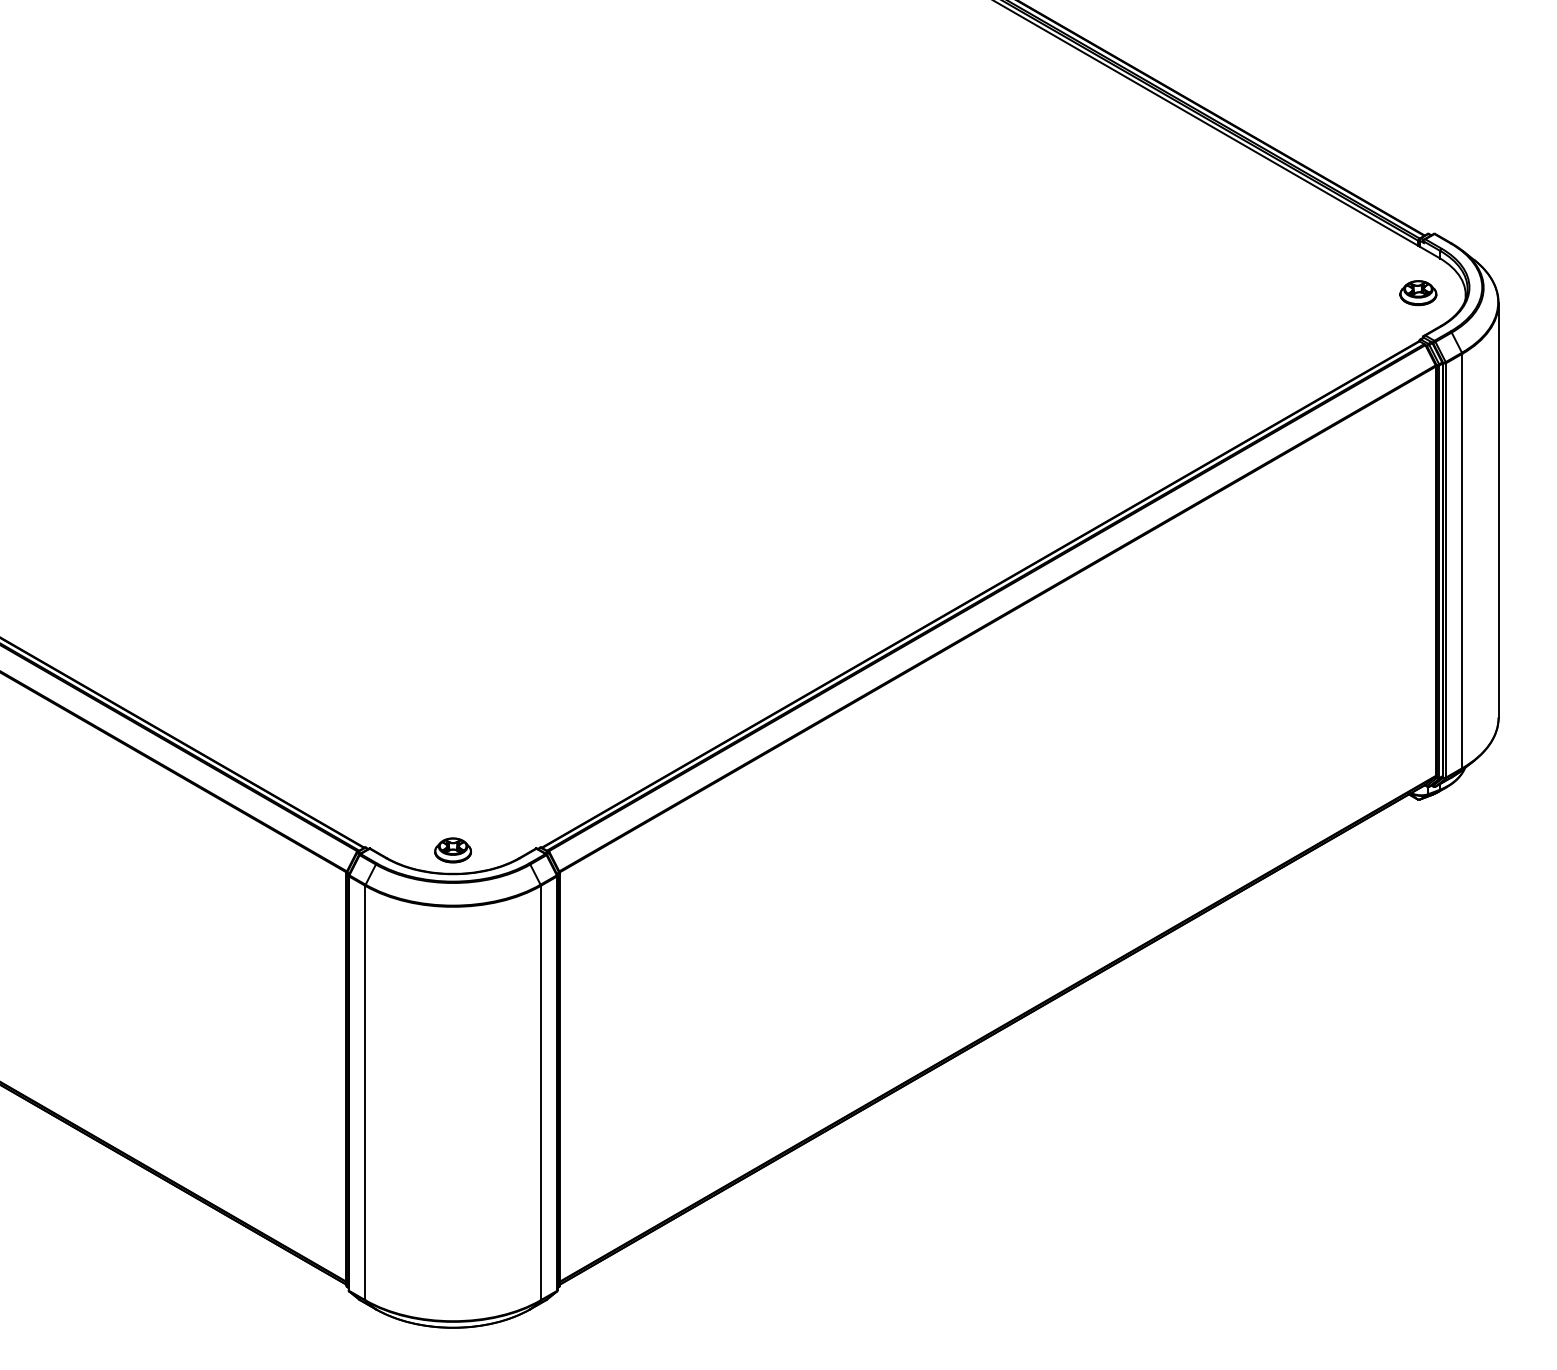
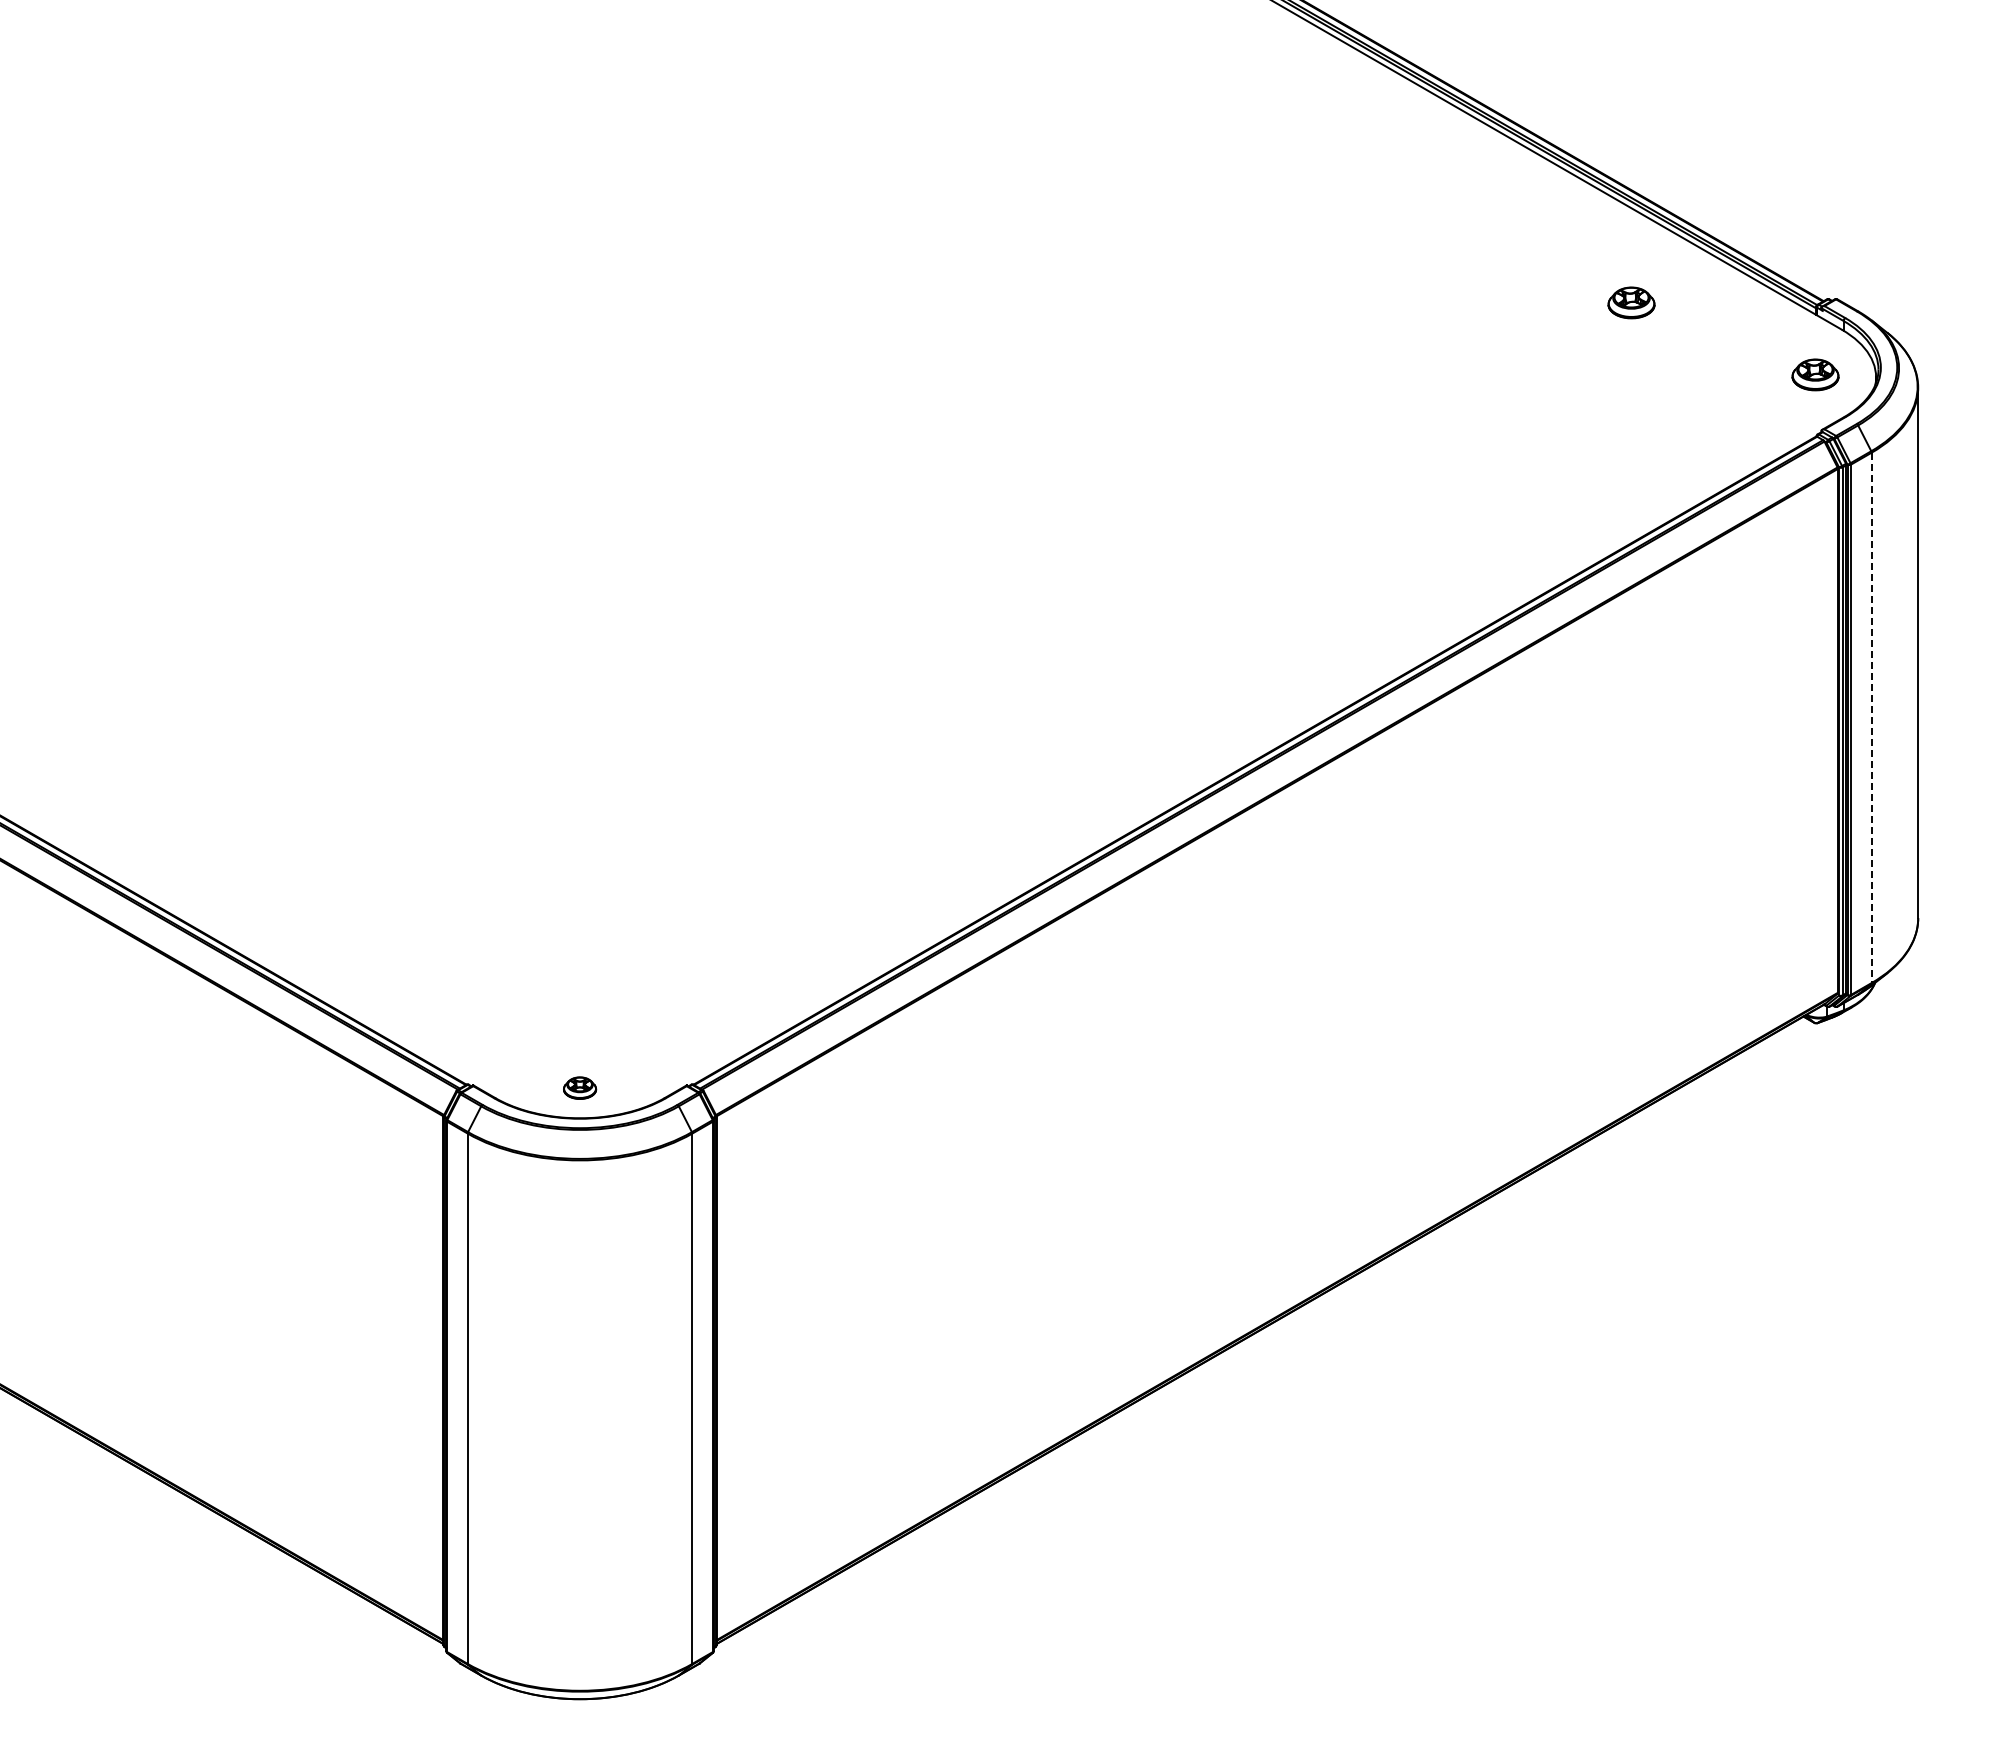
part: (1274, 236) -> (1631, 302), added
line: (1462, 561) -> (1871, 718), solid -> dashed
part: (452, 849) -> (579, 1087), size x0.7

